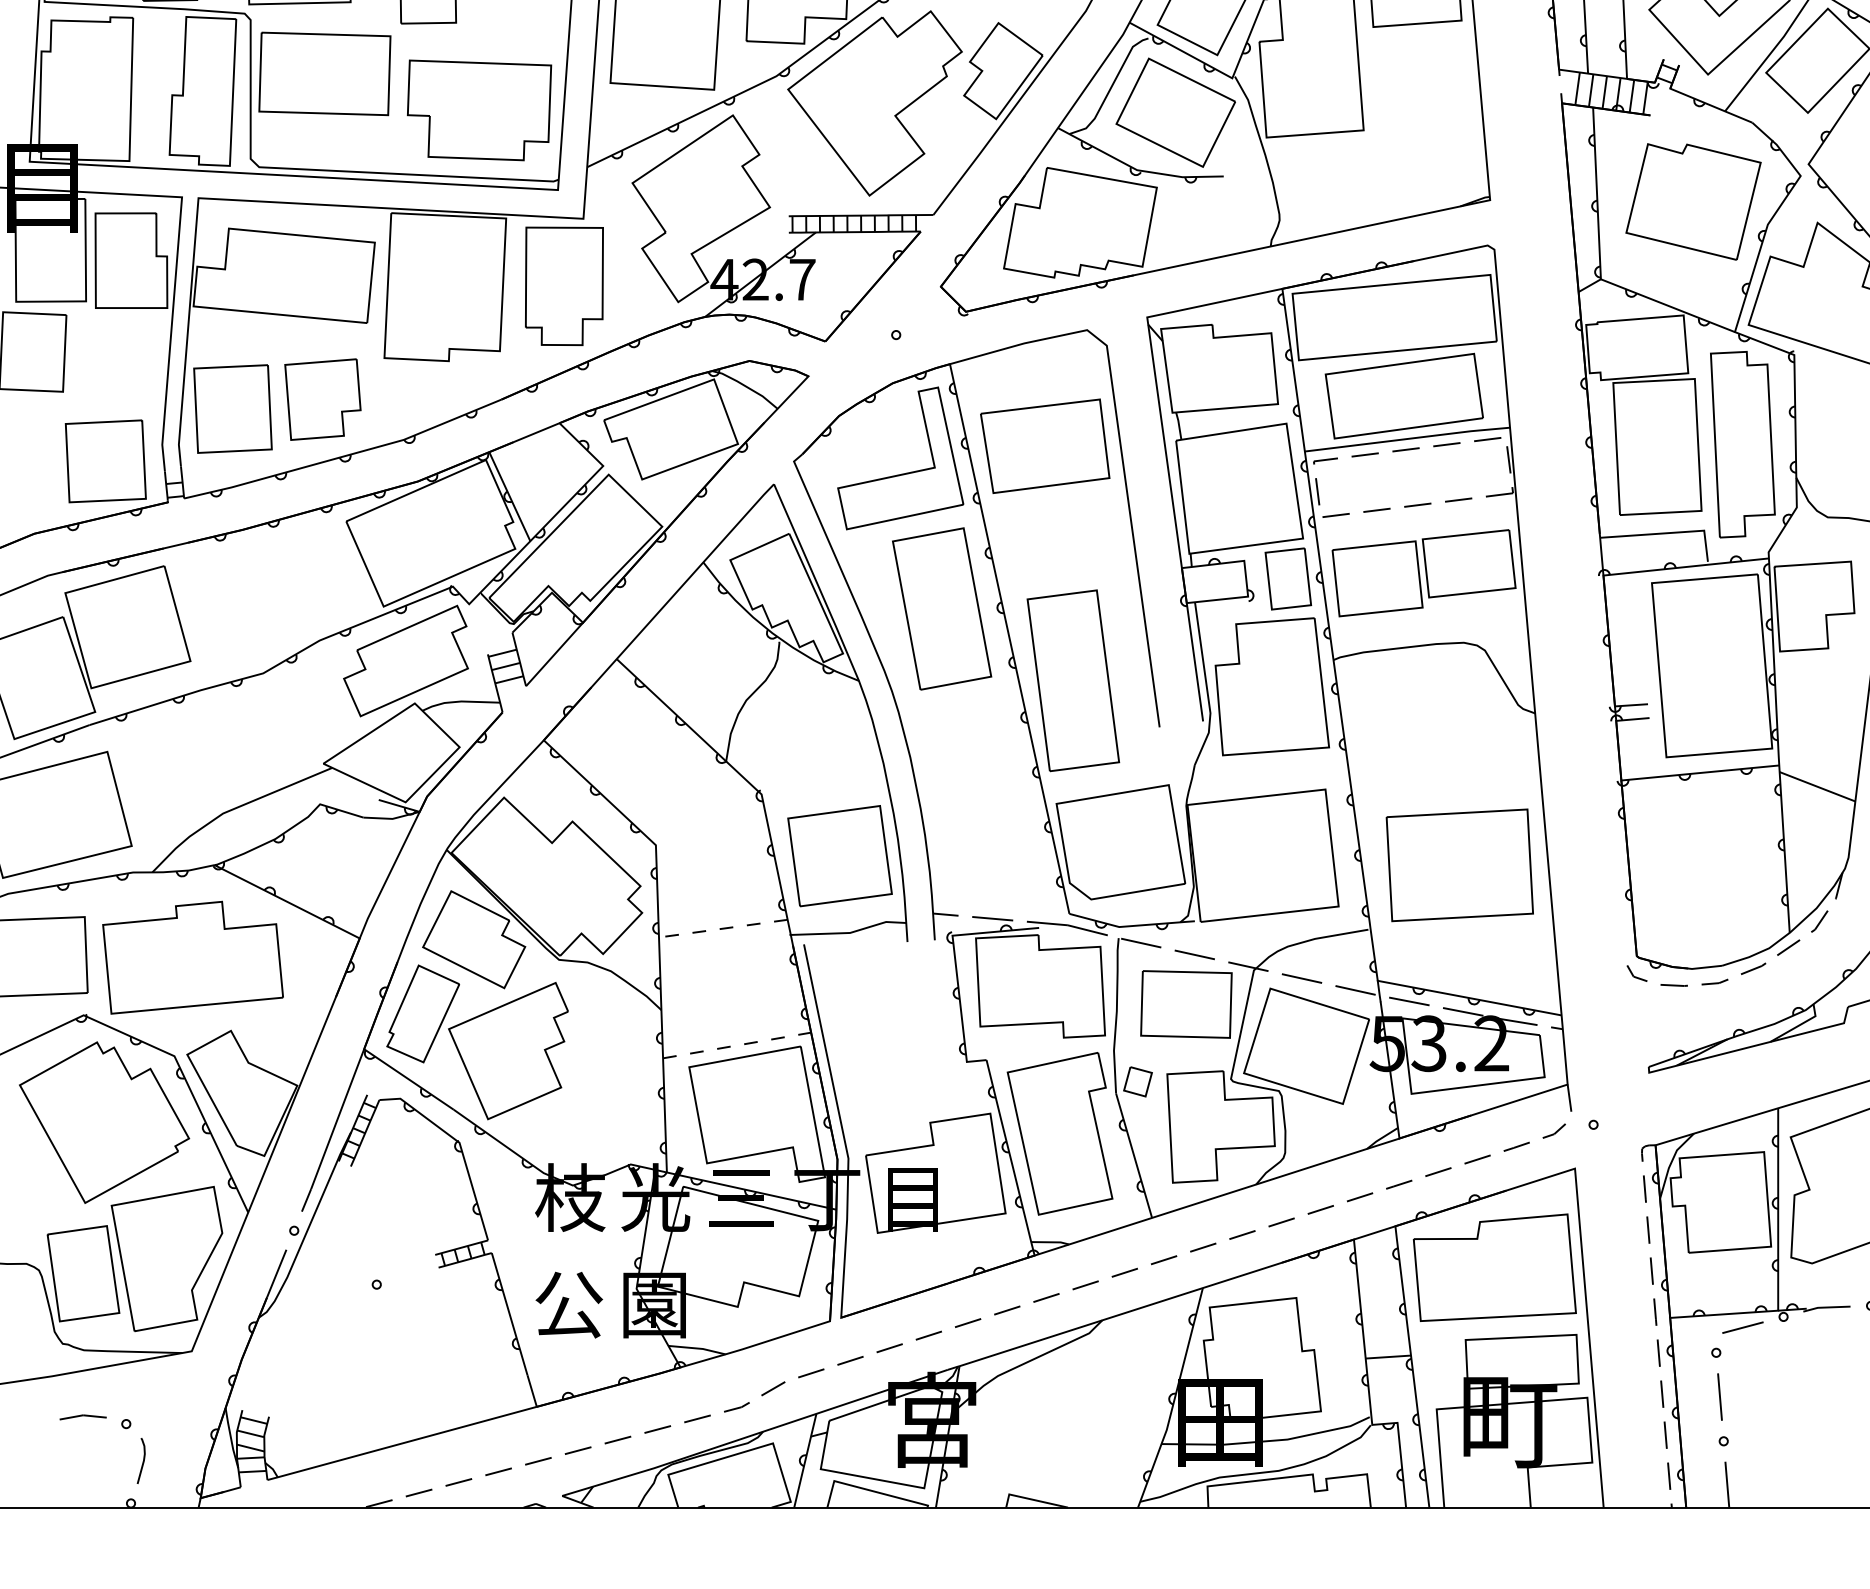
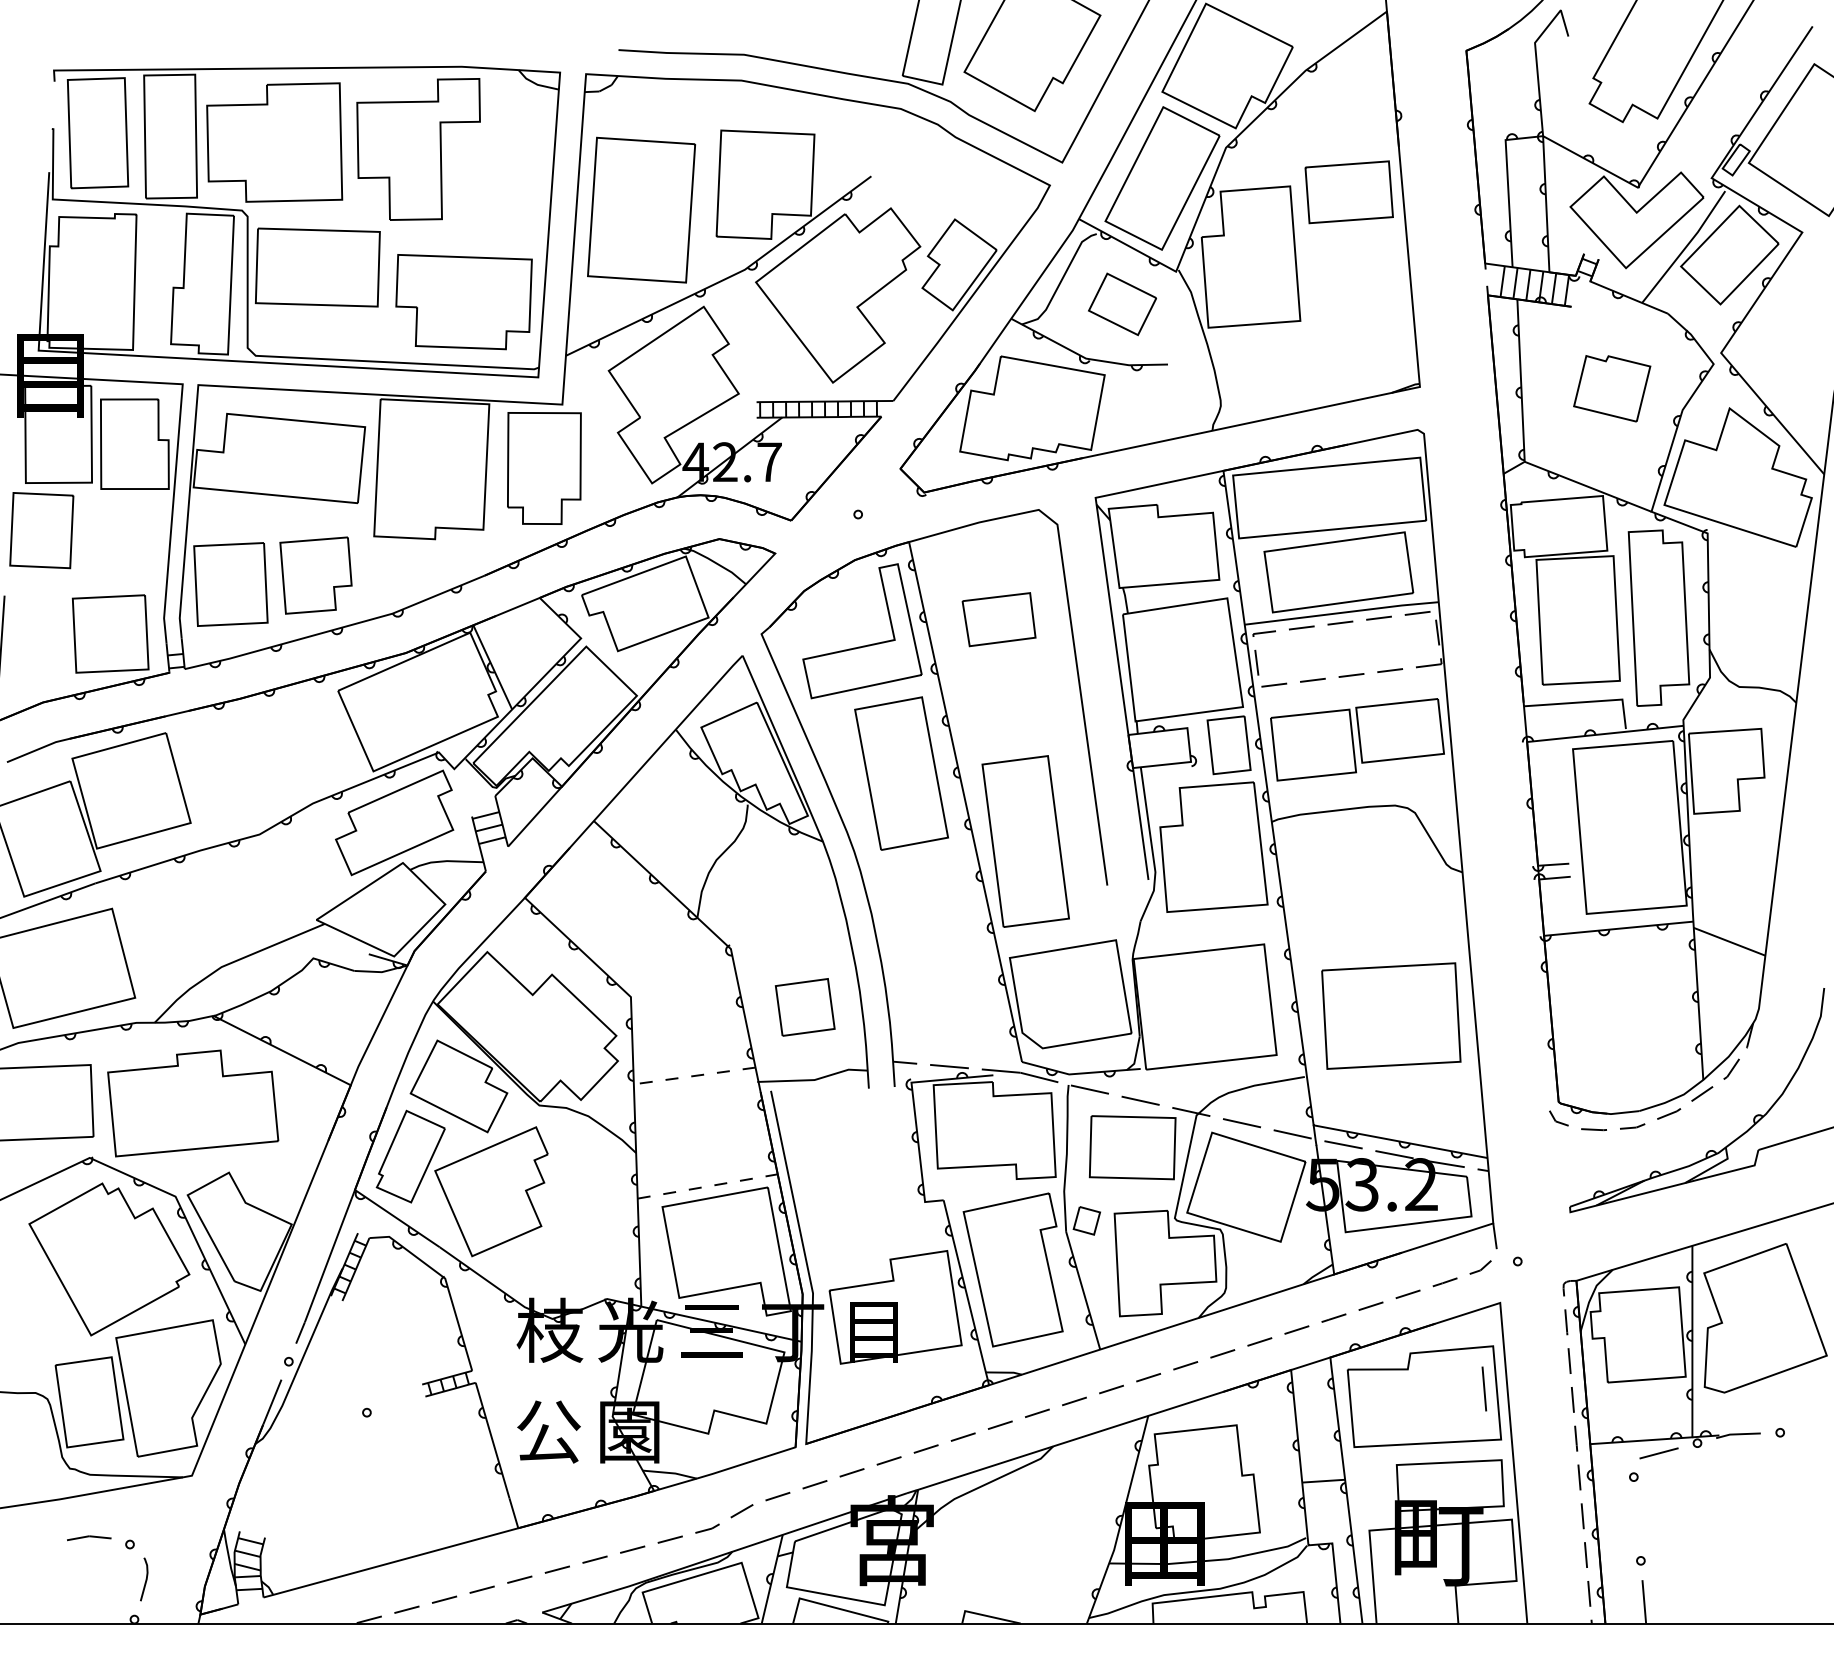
part: (1175, 112) -> (1122, 304), size x0.6
part: (1692, 201) -> (1611, 388), size x0.6
part: (1044, 446) -> (998, 619), size x0.6
part: (840, 856) -> (805, 1007), size x0.6
line: (1720, 1396) -> (1484, 1388), moved

